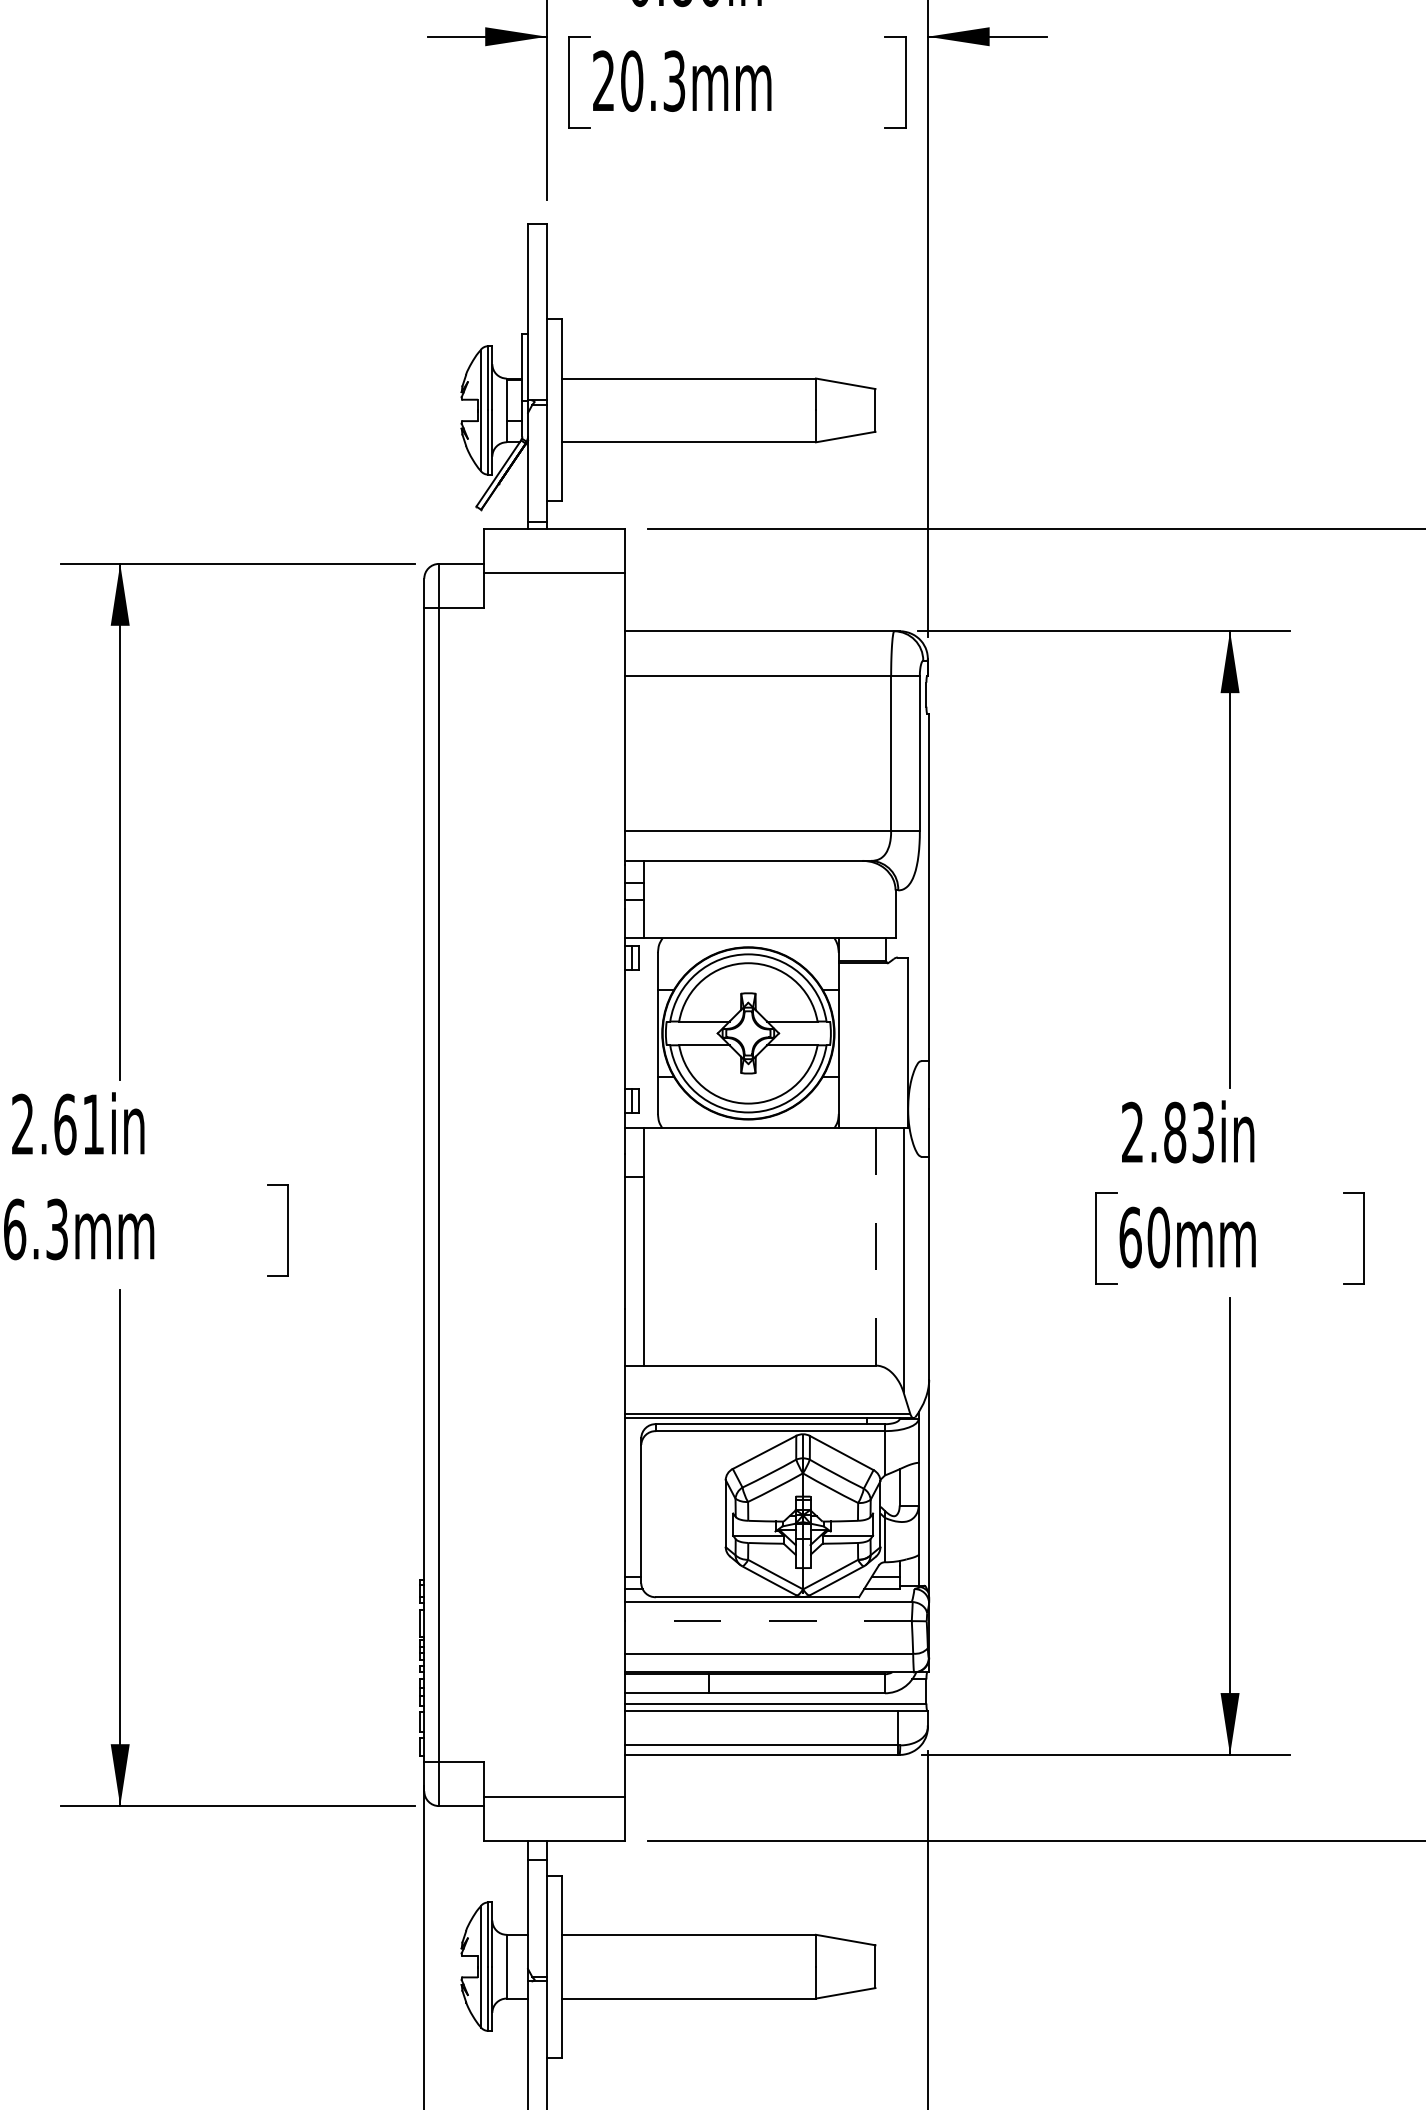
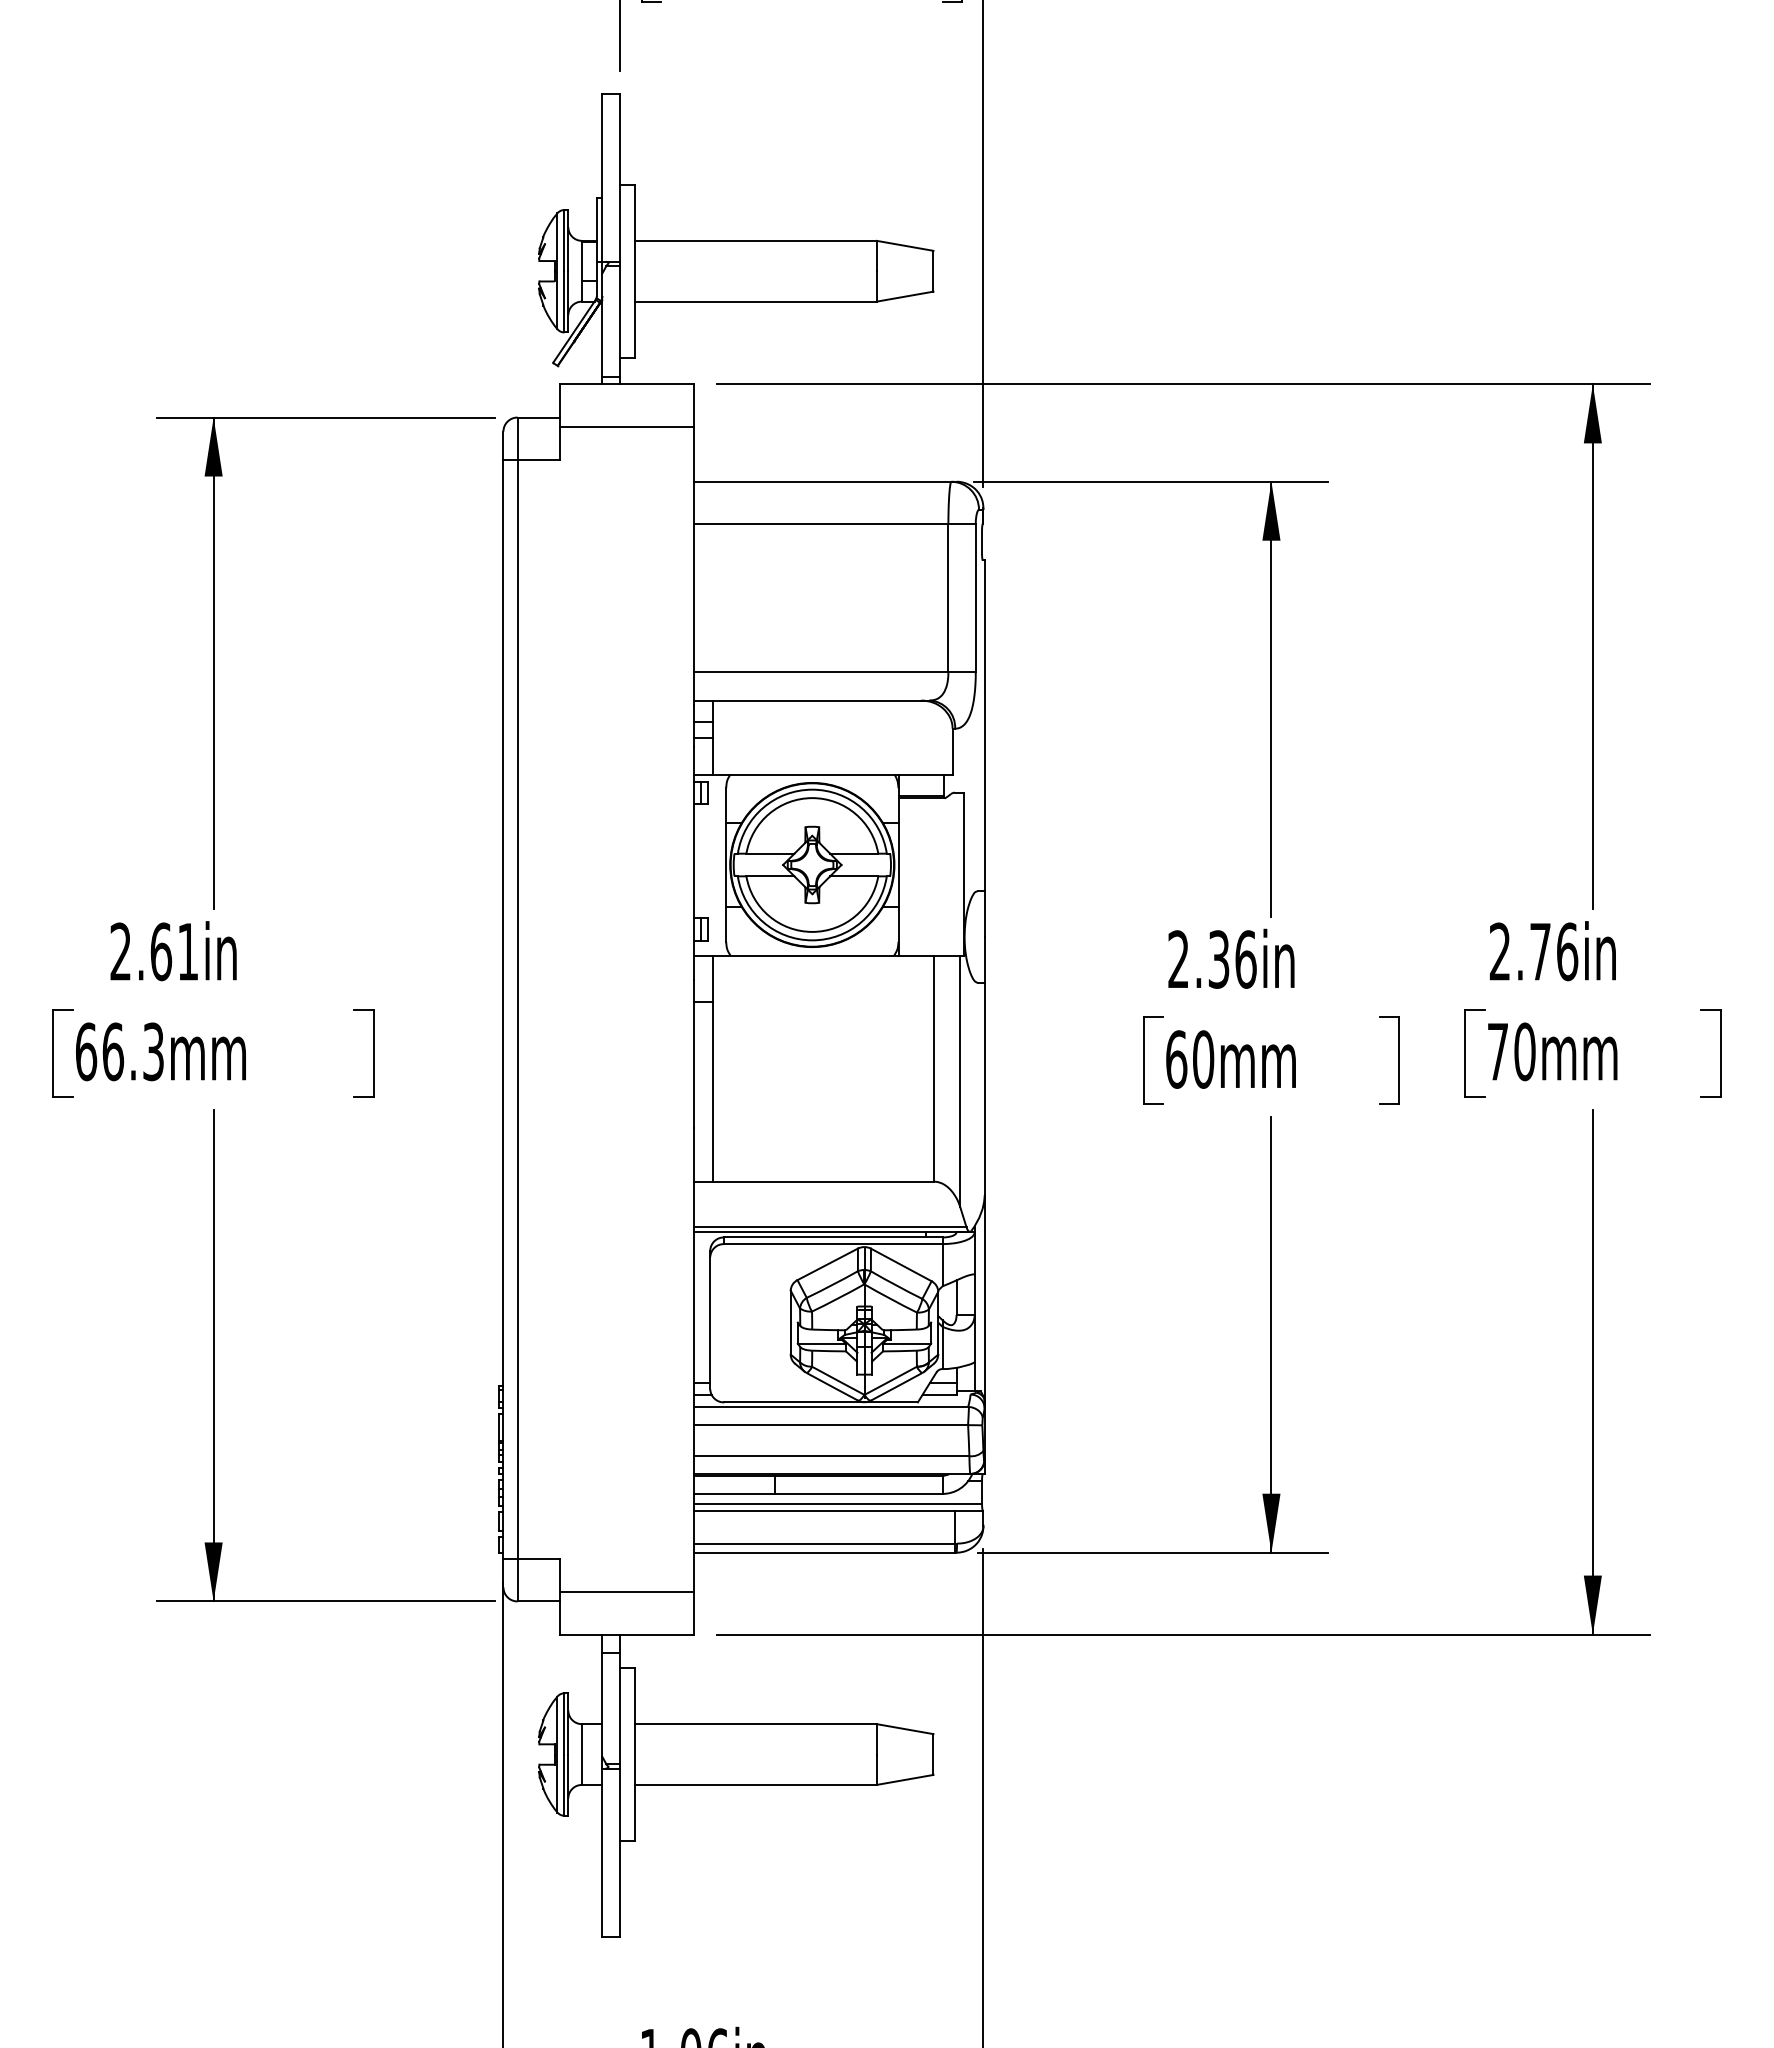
text: (1189, 1132) -> (1232, 959), 2.83in -> 2.36in
line: (876, 1246) -> (934, 1068), dashed -> solid
line: (768, 1621) -> (831, 1425), dashed -> solid

